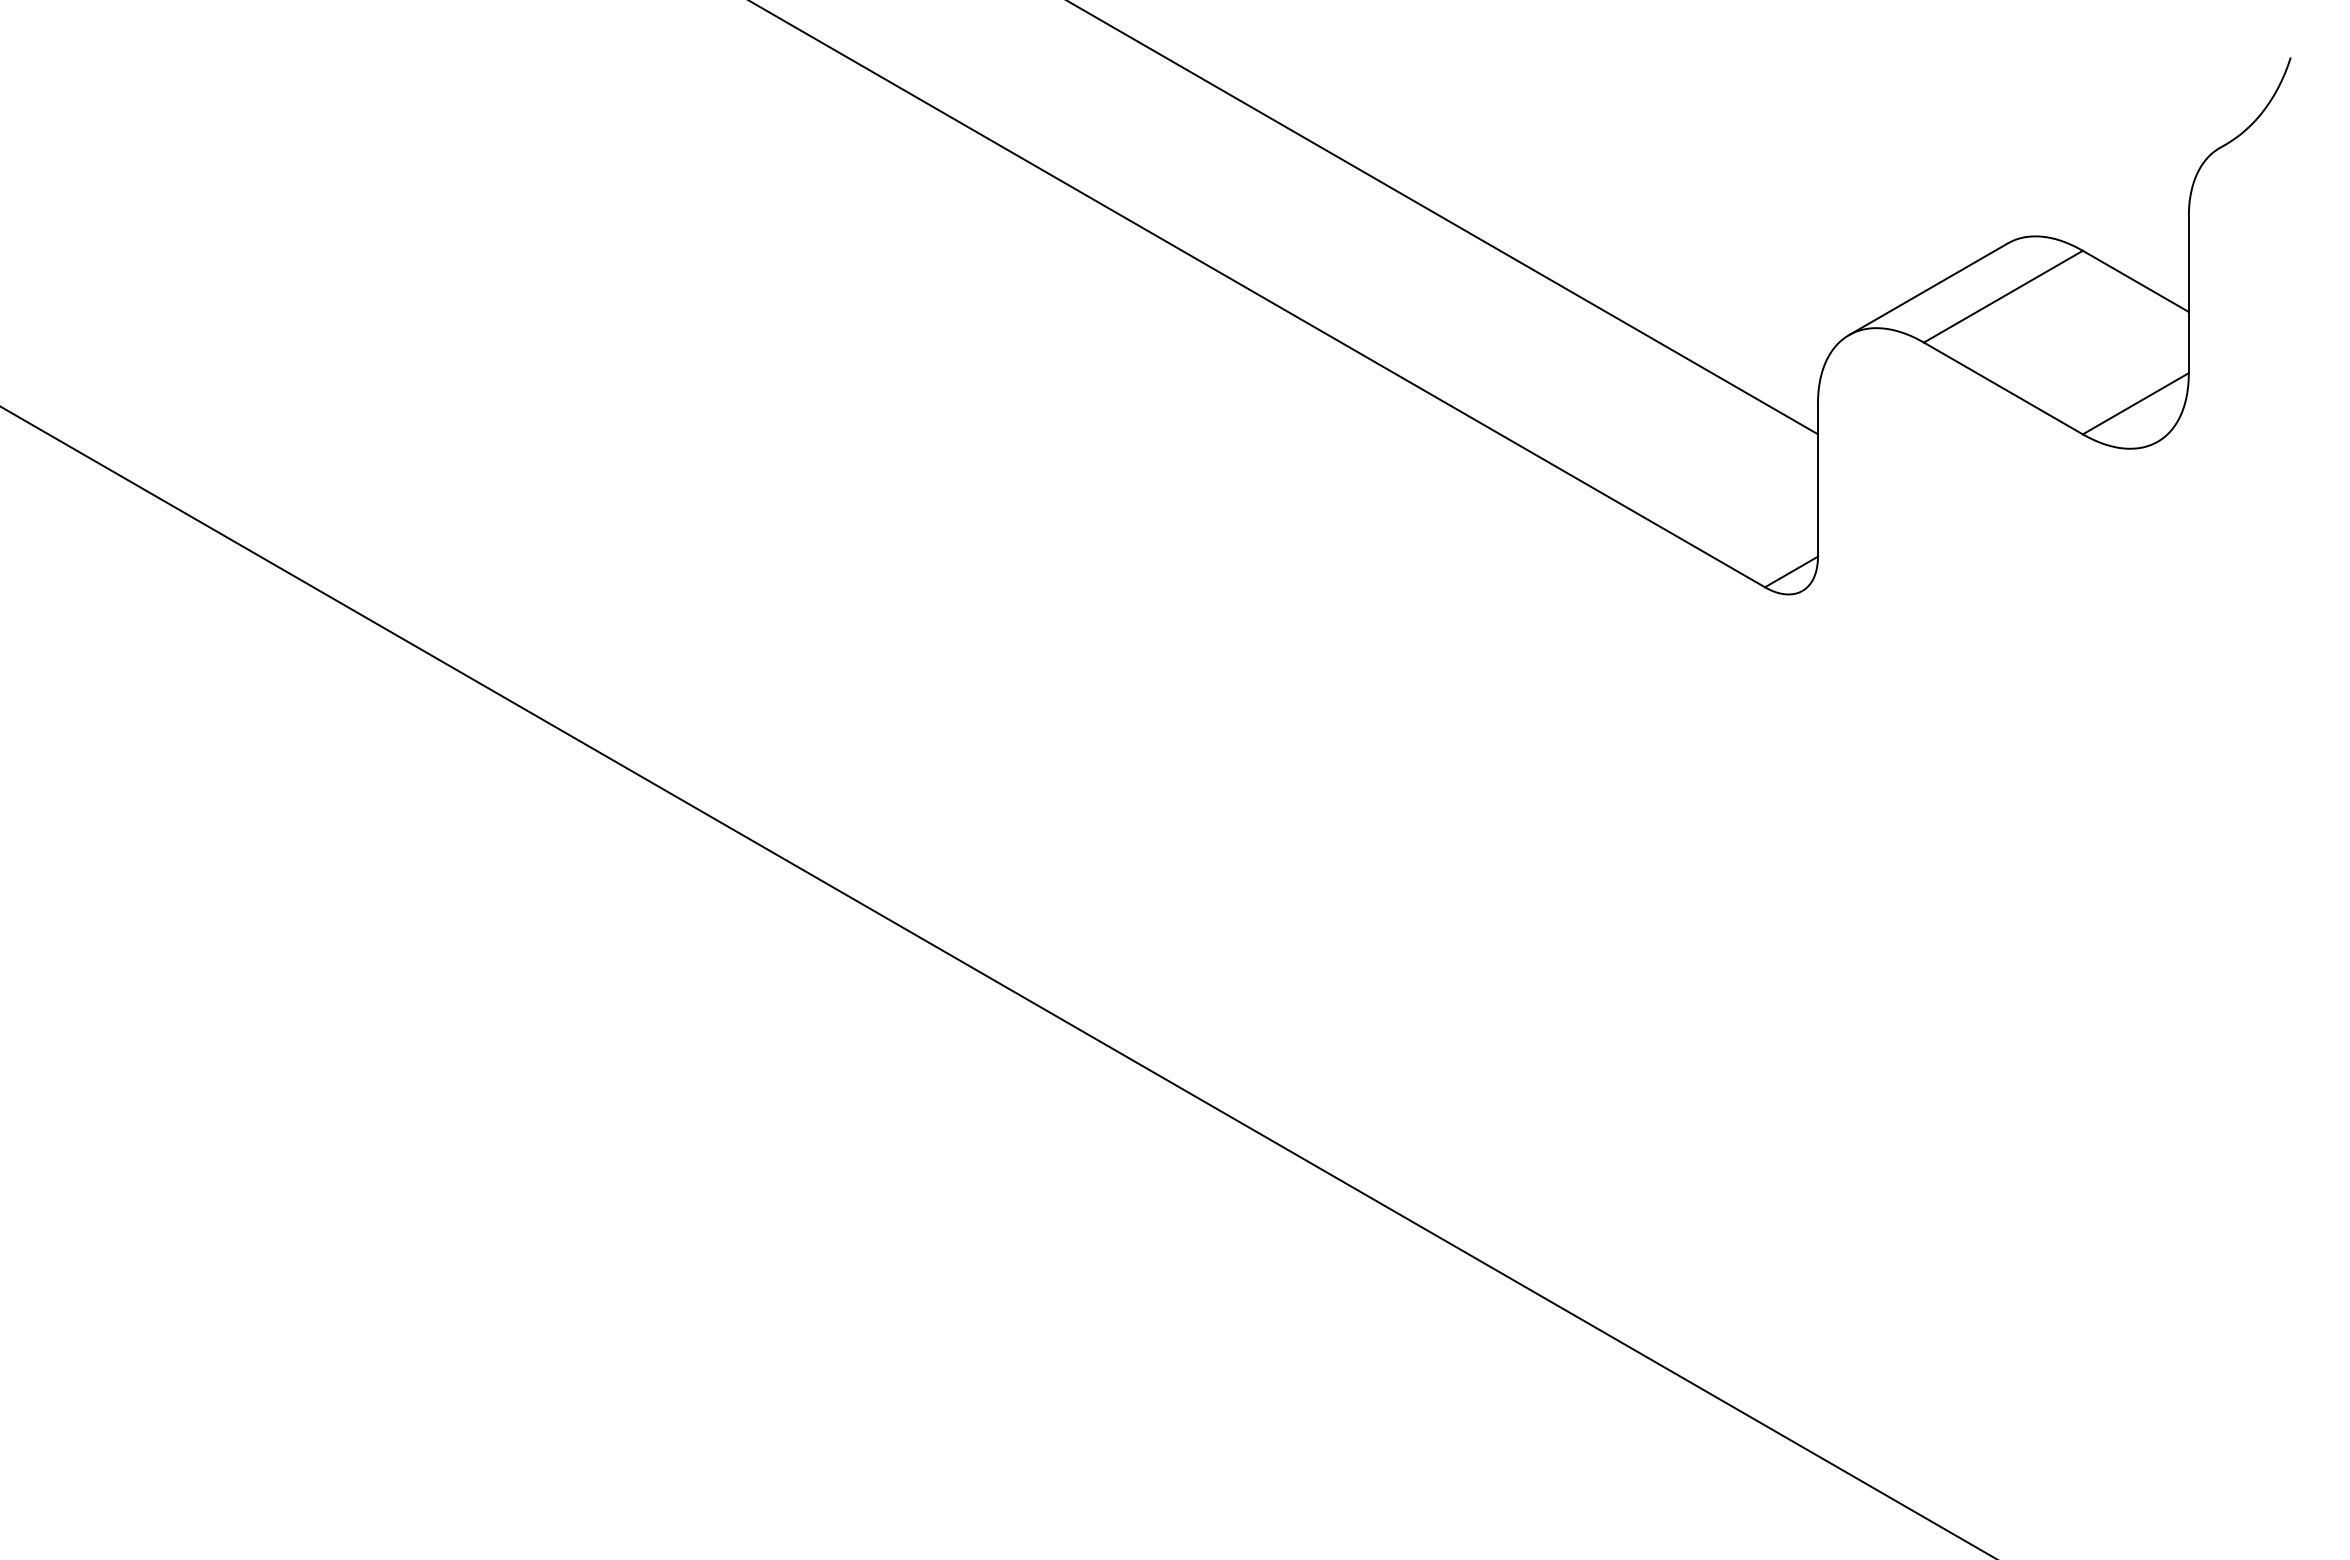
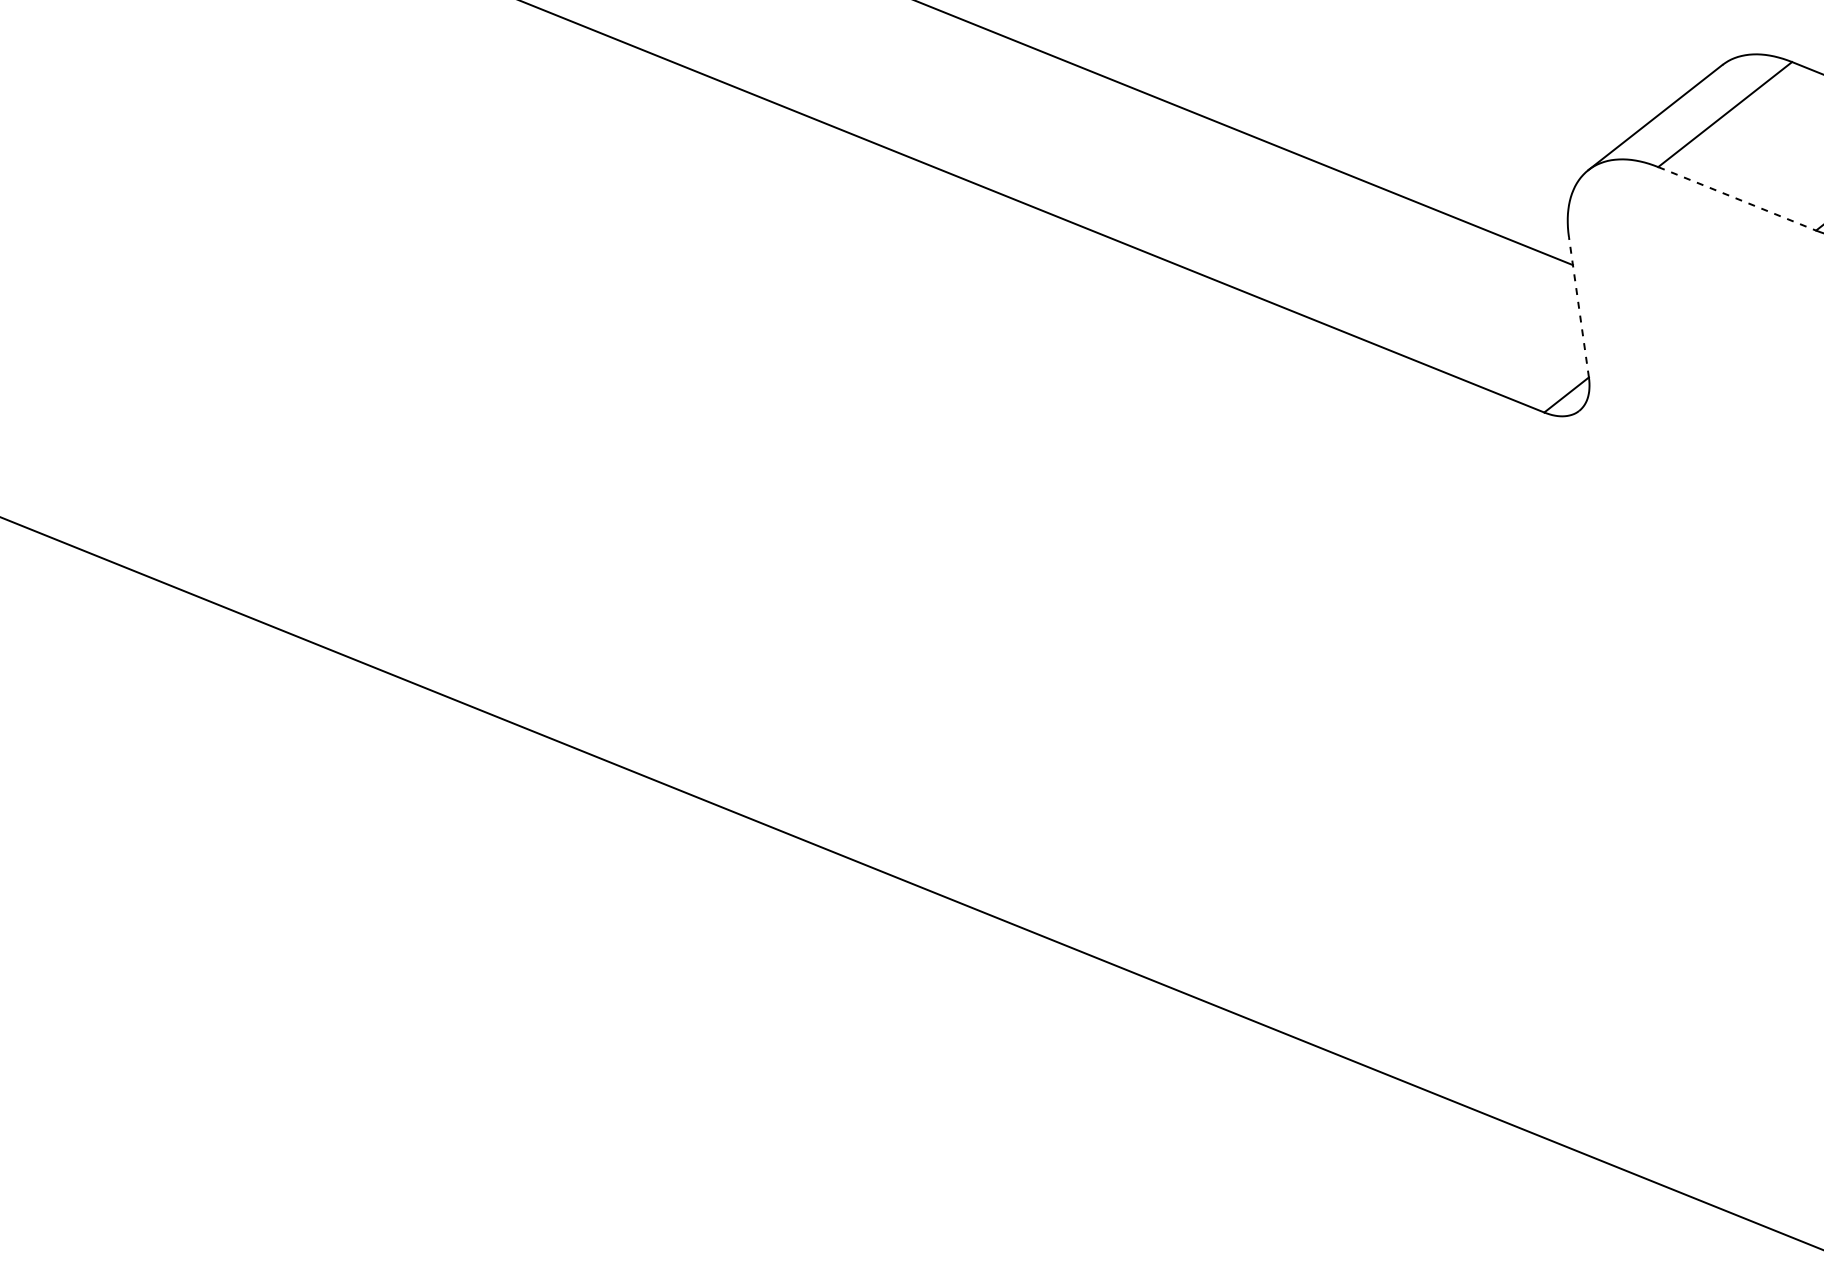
line: (2003, 388) -> (1737, 198), solid -> dashed
line: (1817, 479) -> (1578, 306), solid -> dashed

